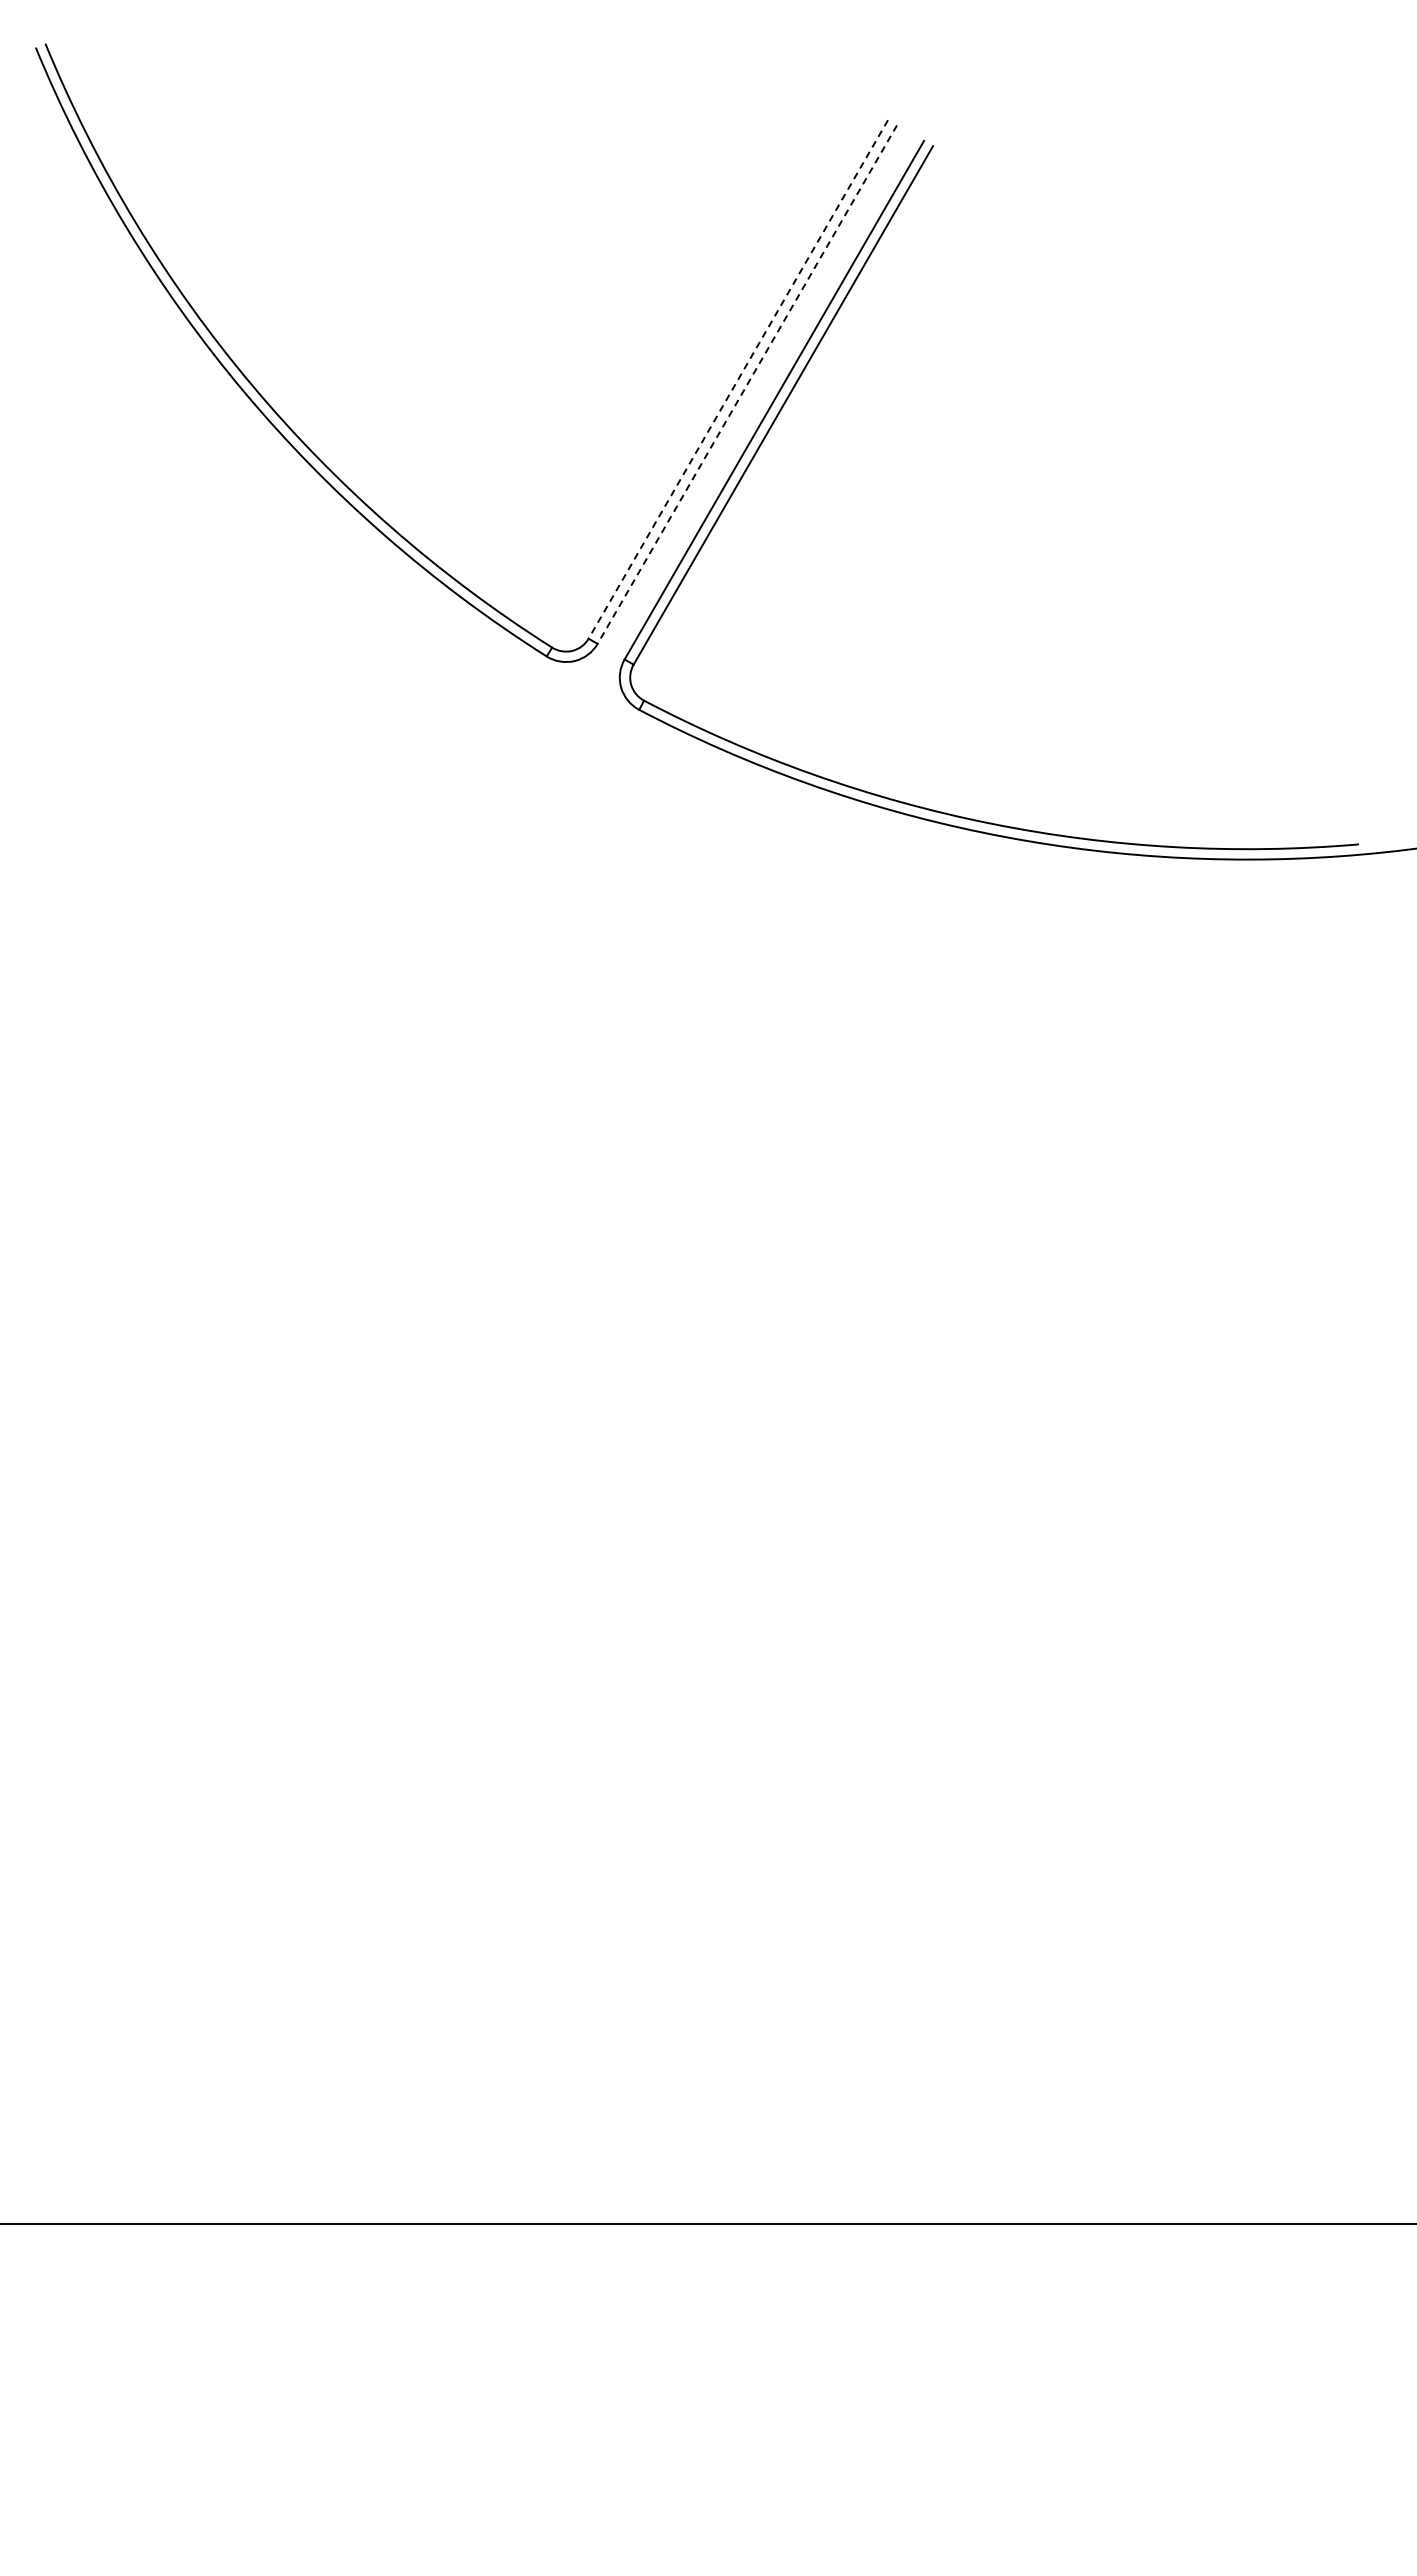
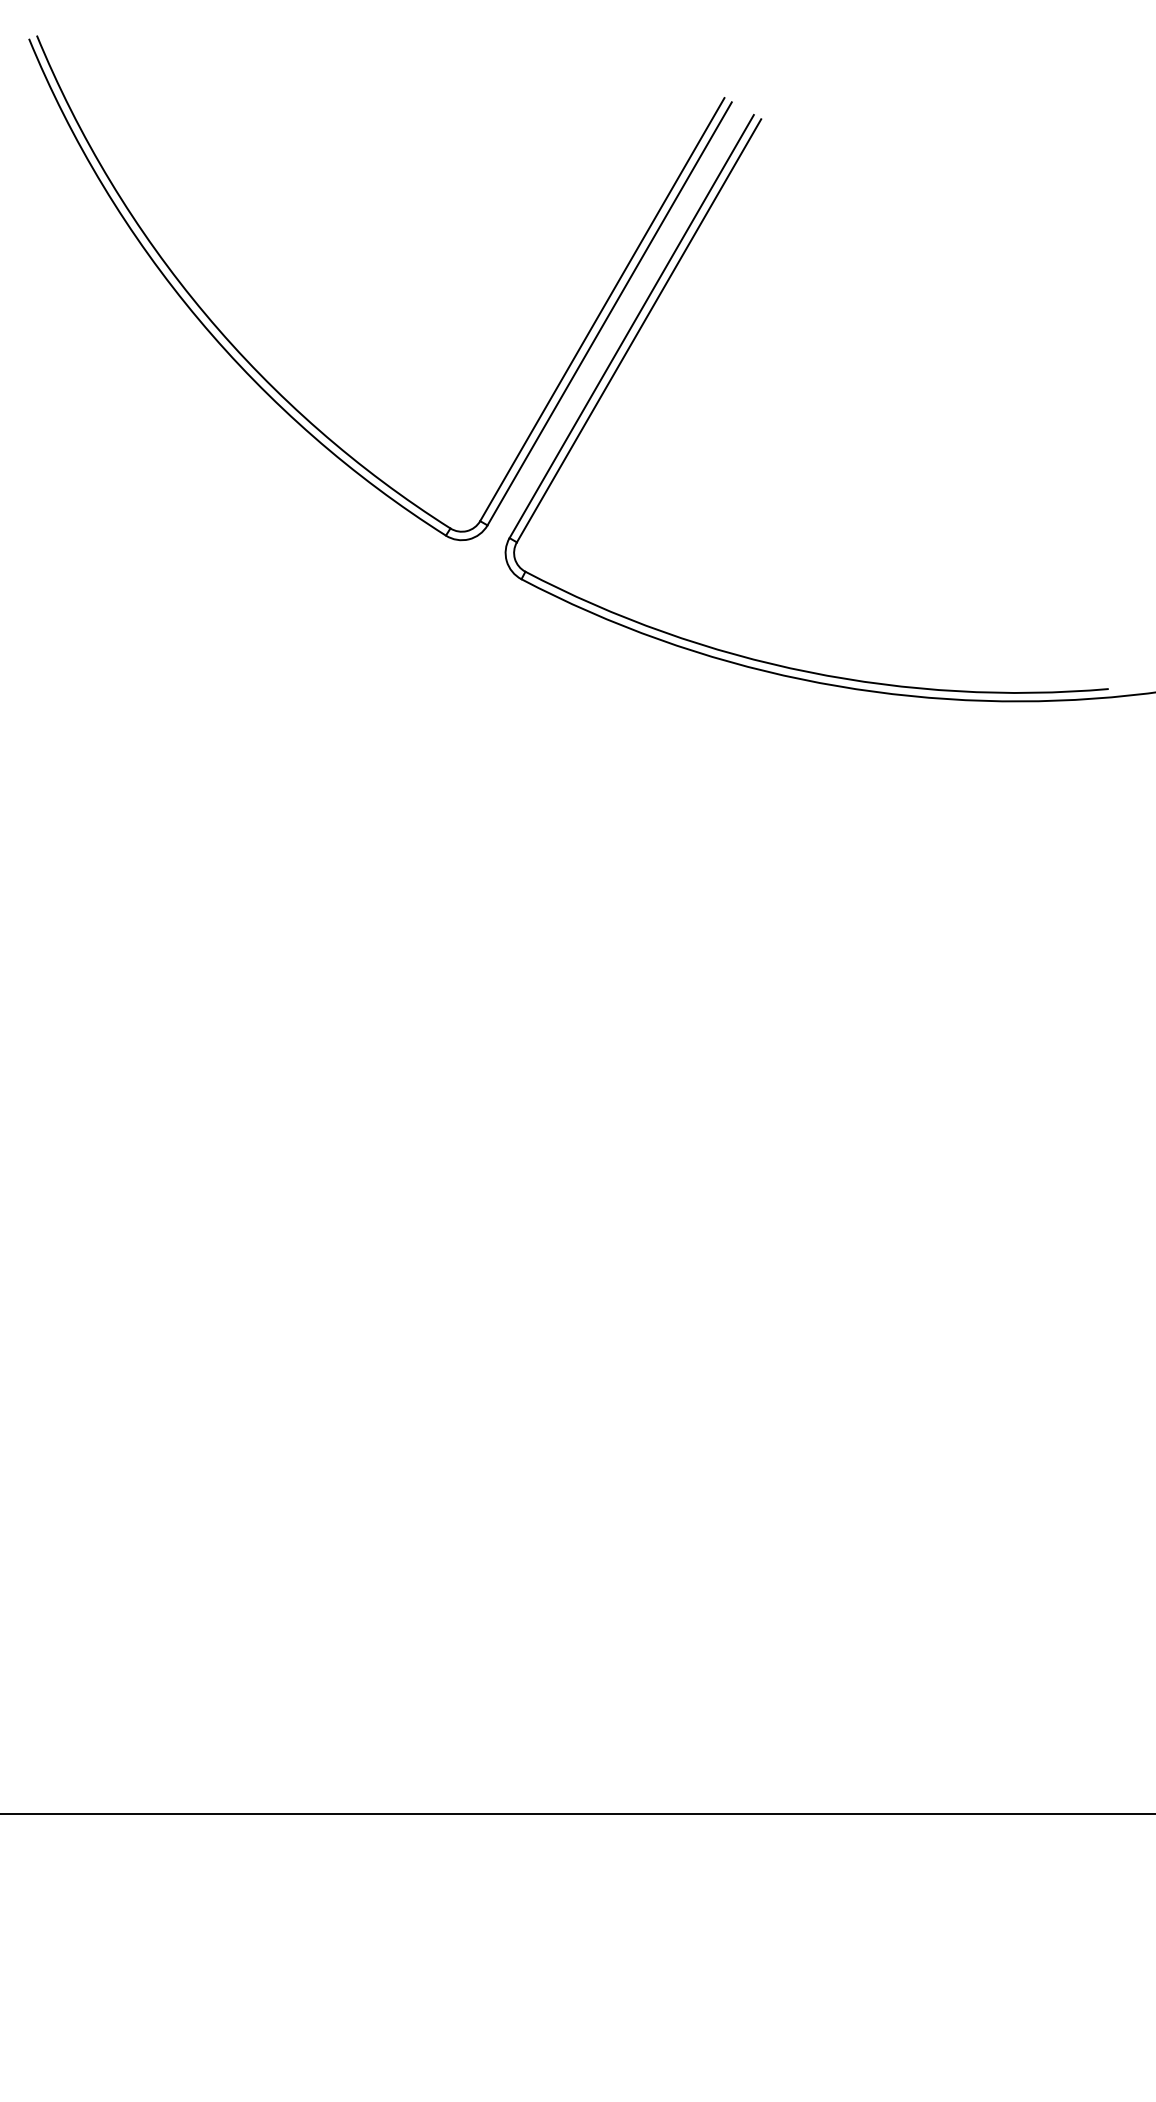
line: (738, 379) -> (602, 309), dashed -> solid
line: (747, 385) -> (609, 314), dashed -> solid

